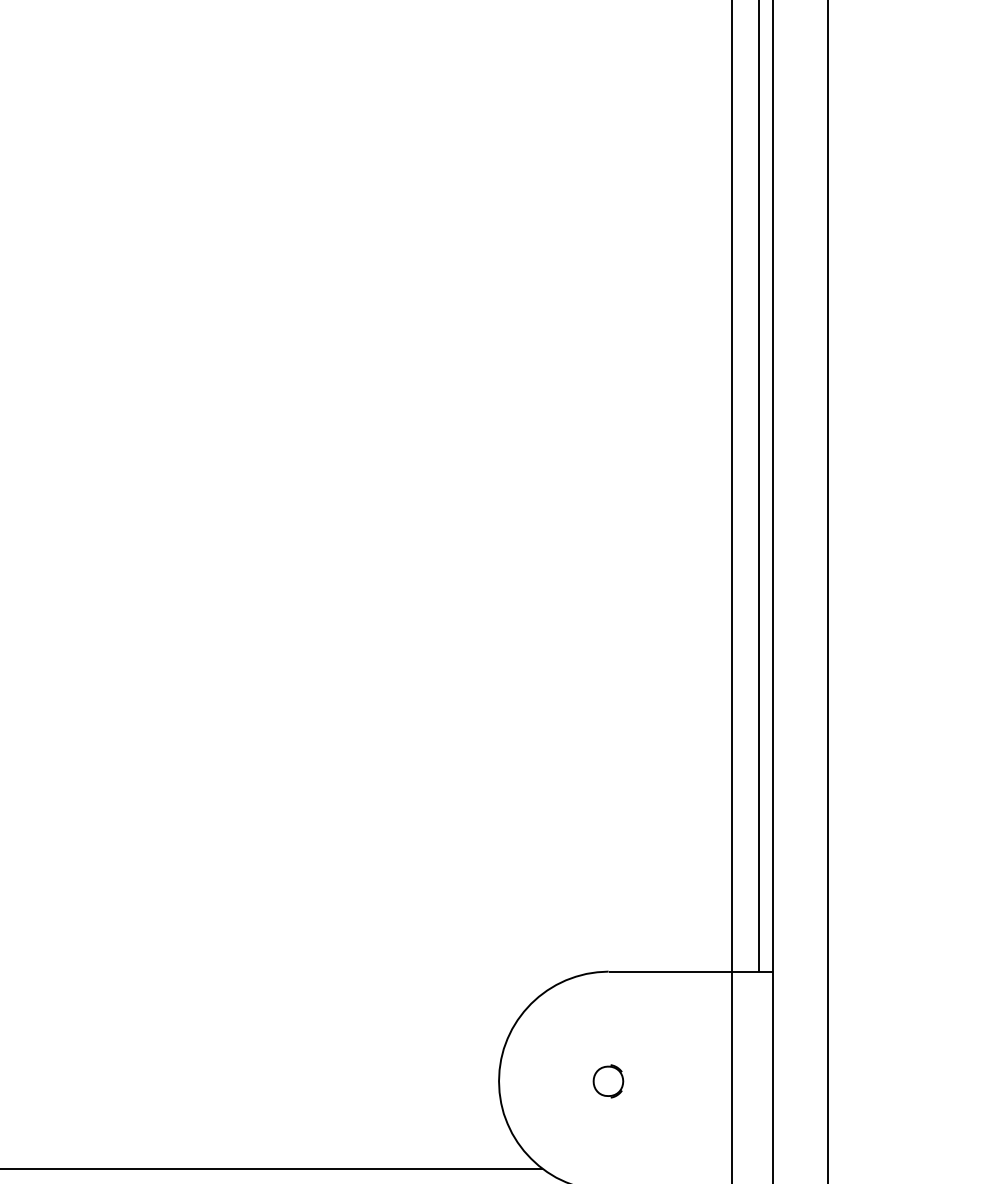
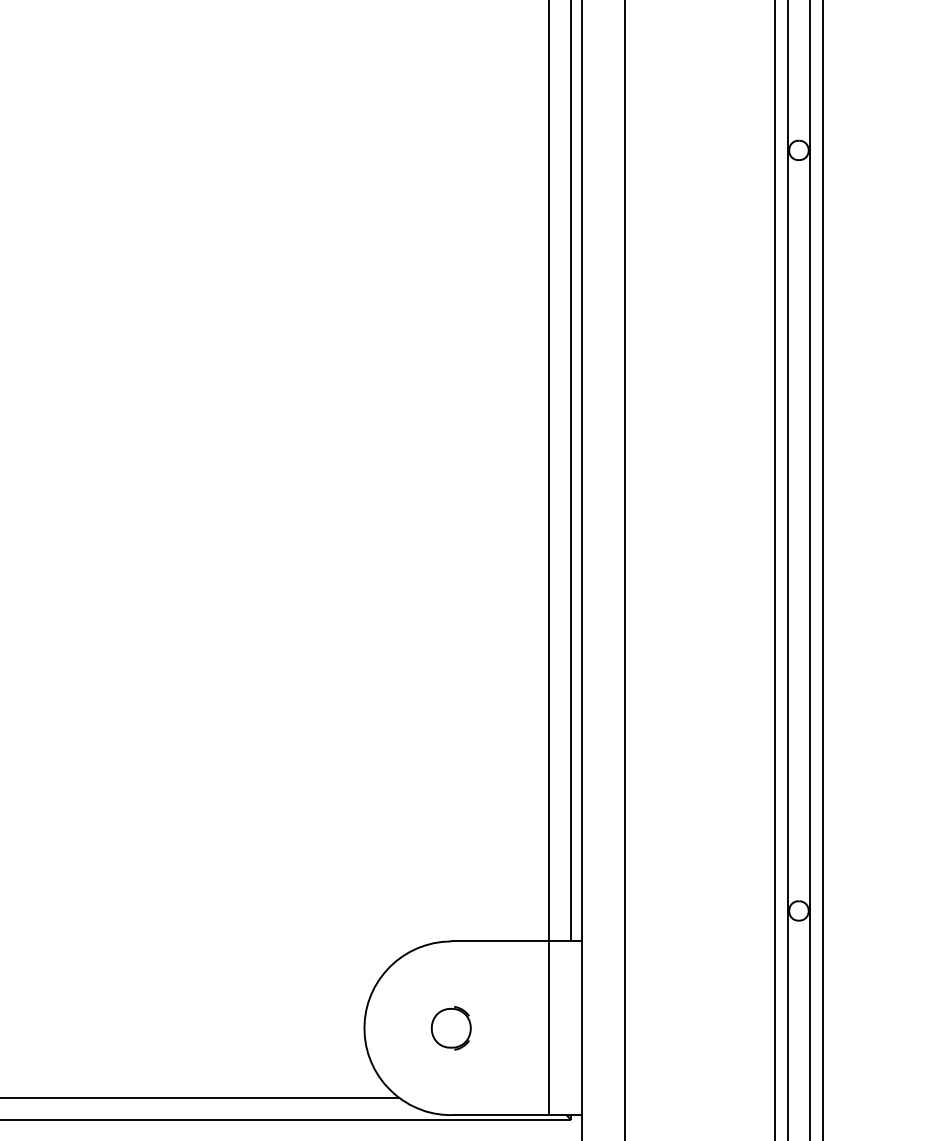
part: (607, 1081) -> (450, 1028), size x1.67

